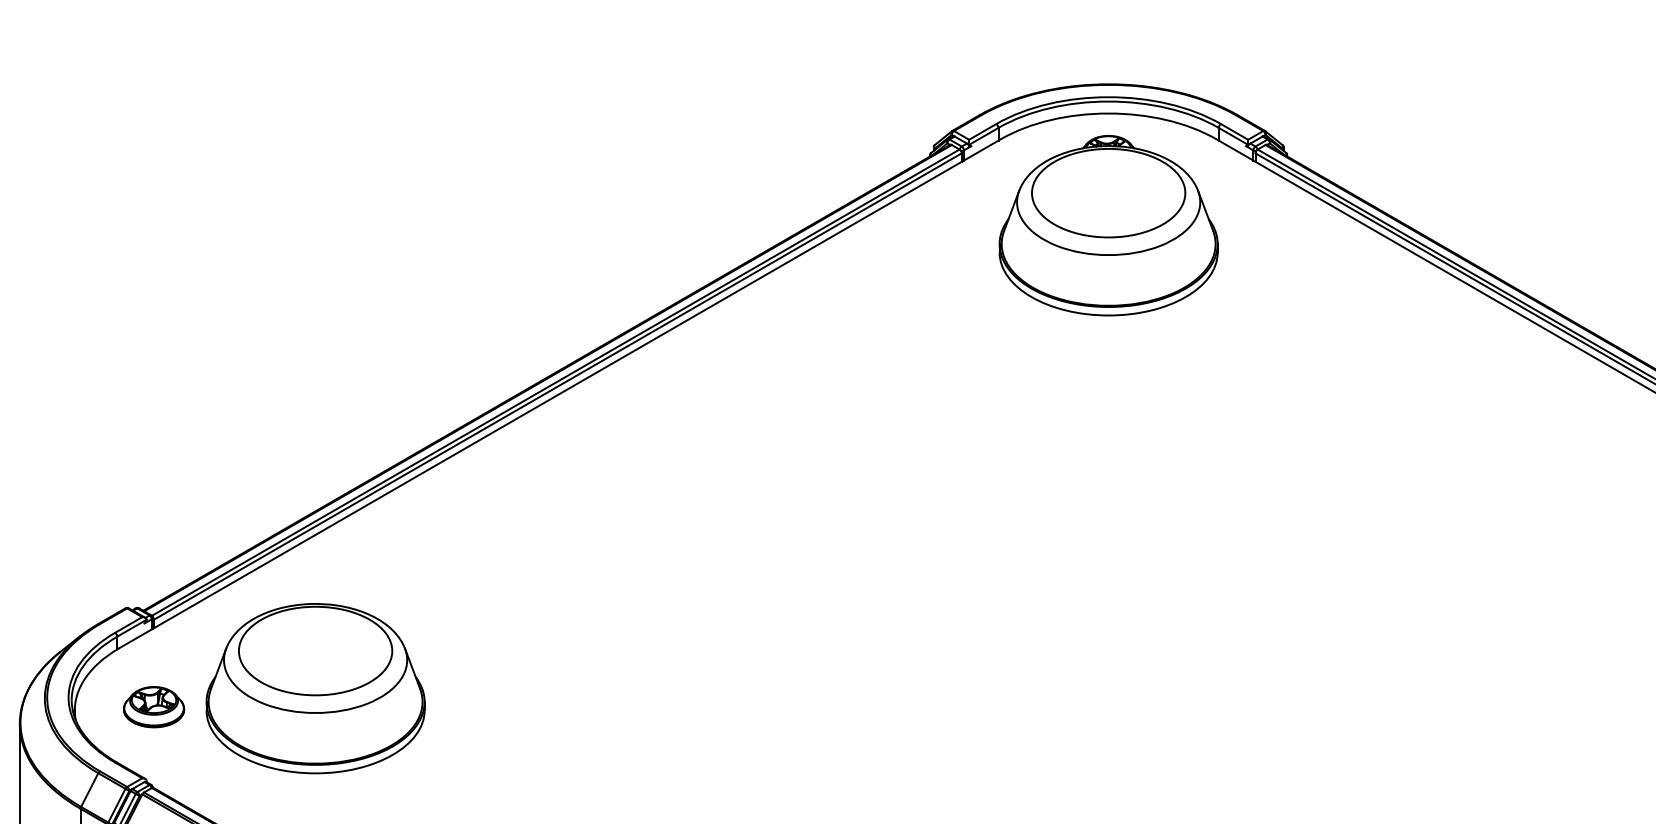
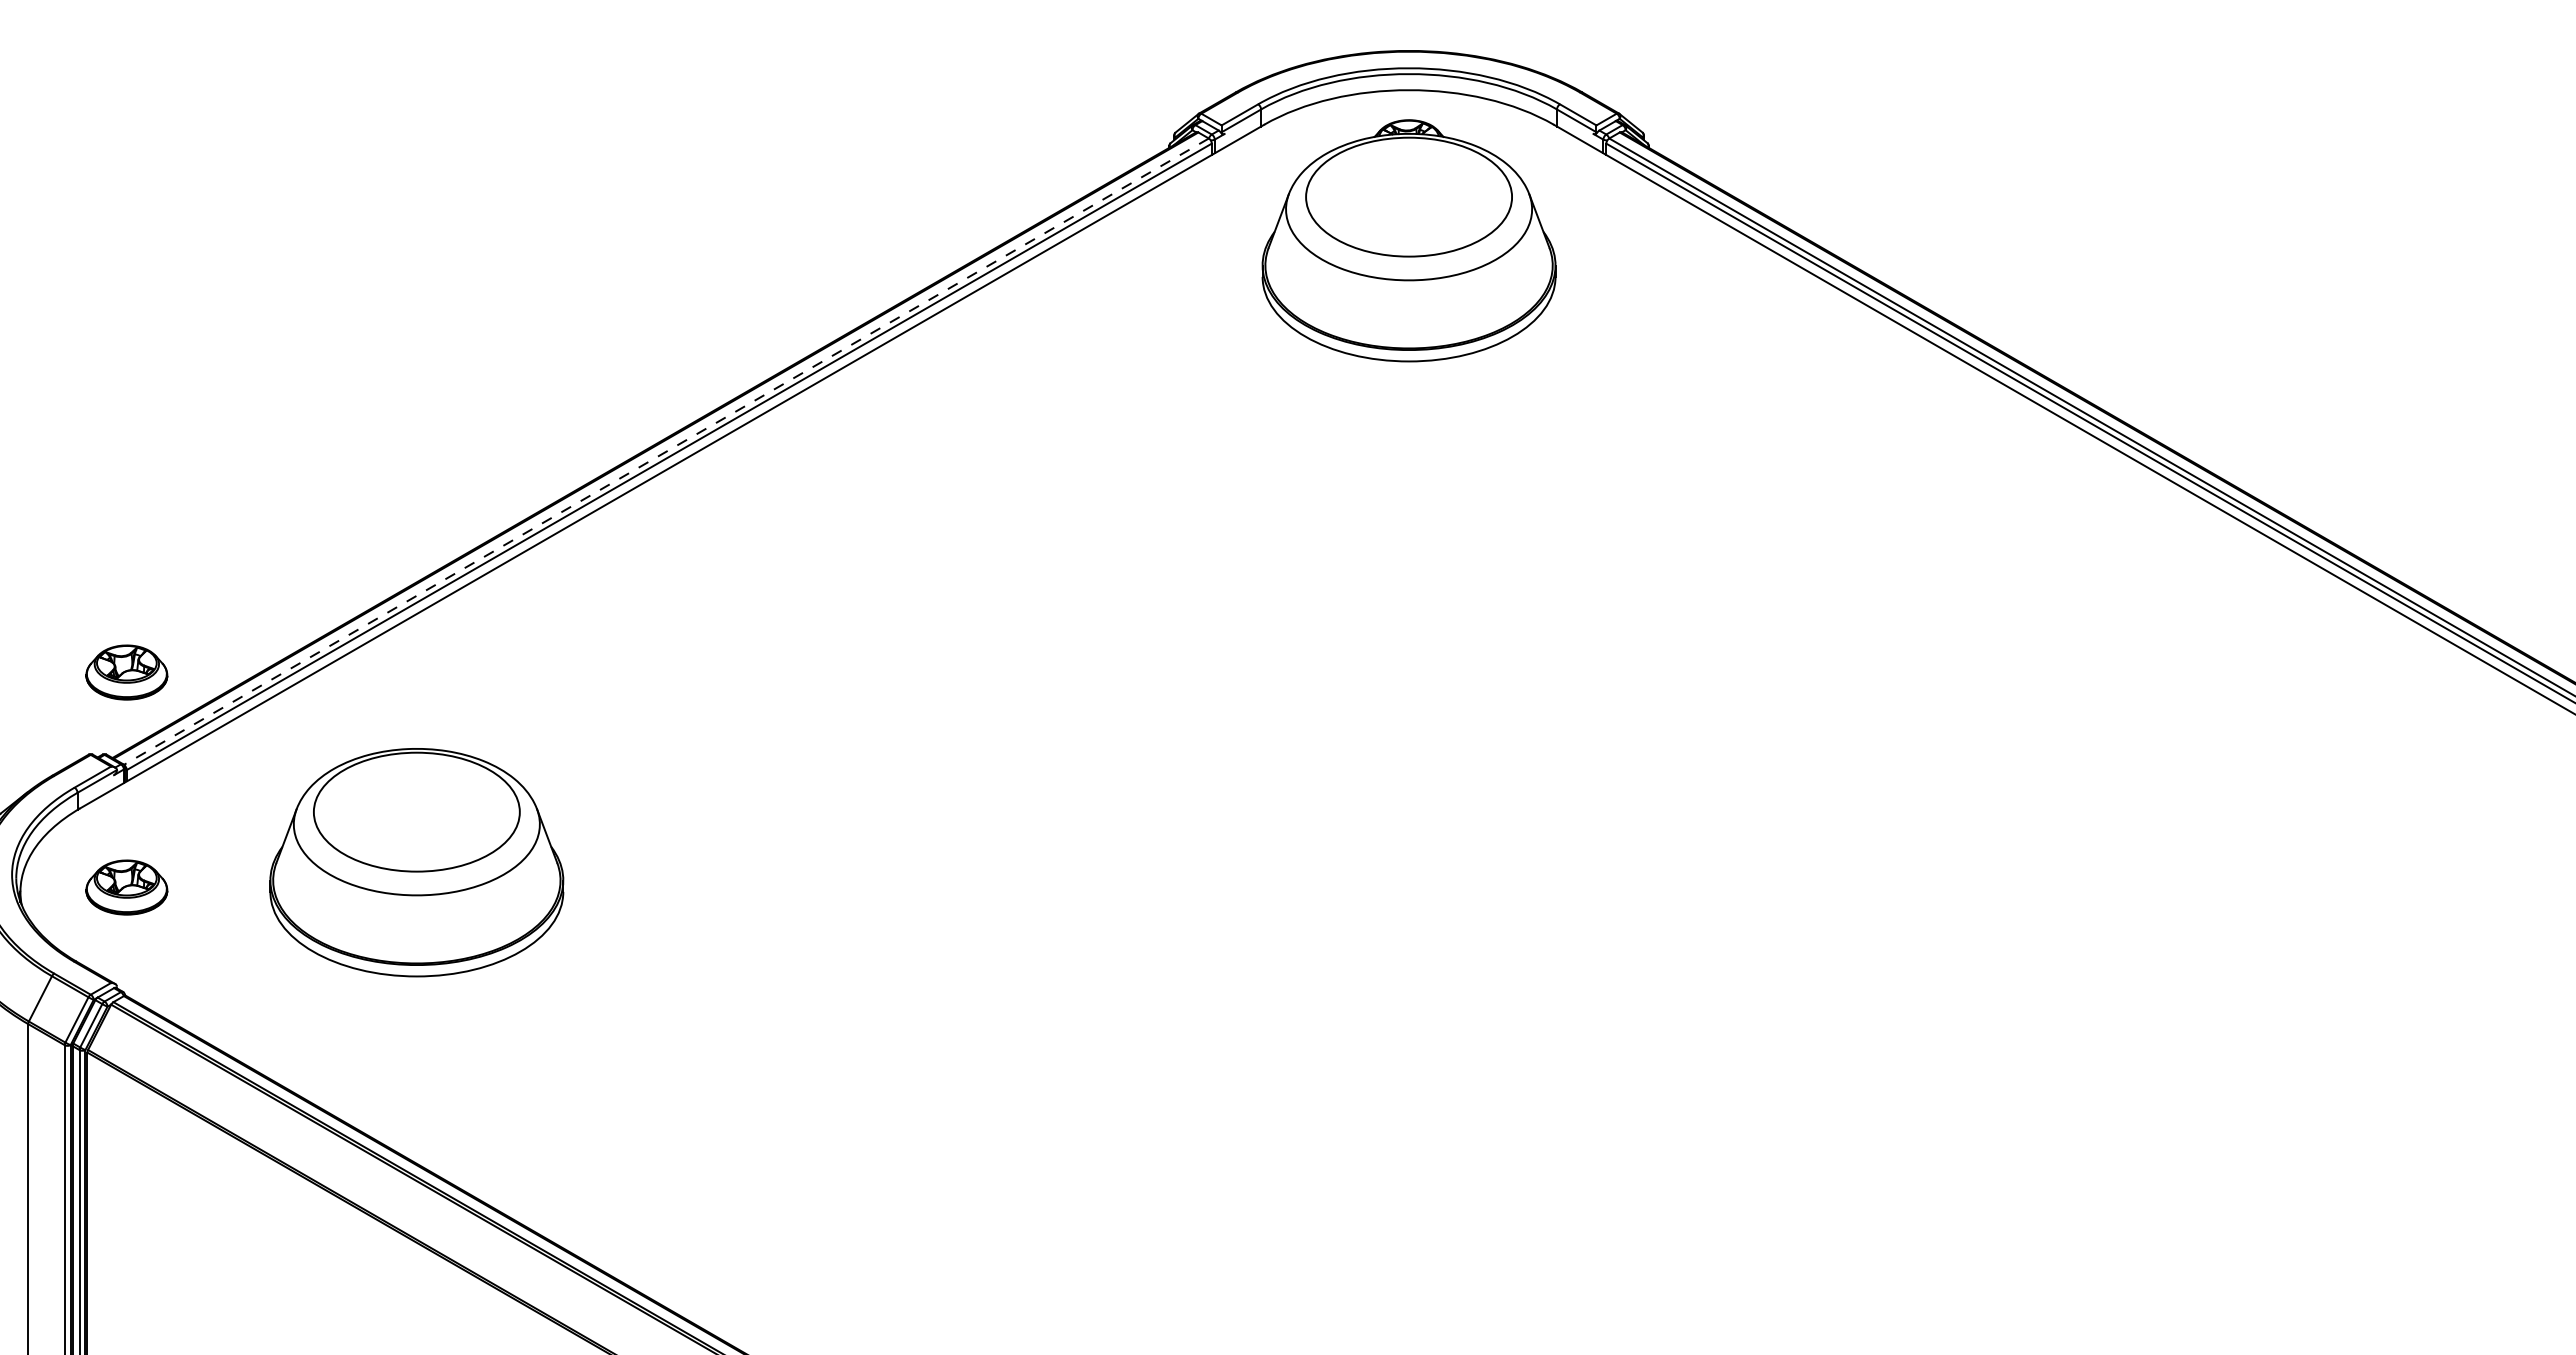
line: (555, 382) -> (665, 451), solid -> dashed
part: (153, 547) -> (126, 672), added
part: (315, 688) -> (416, 862), moved

